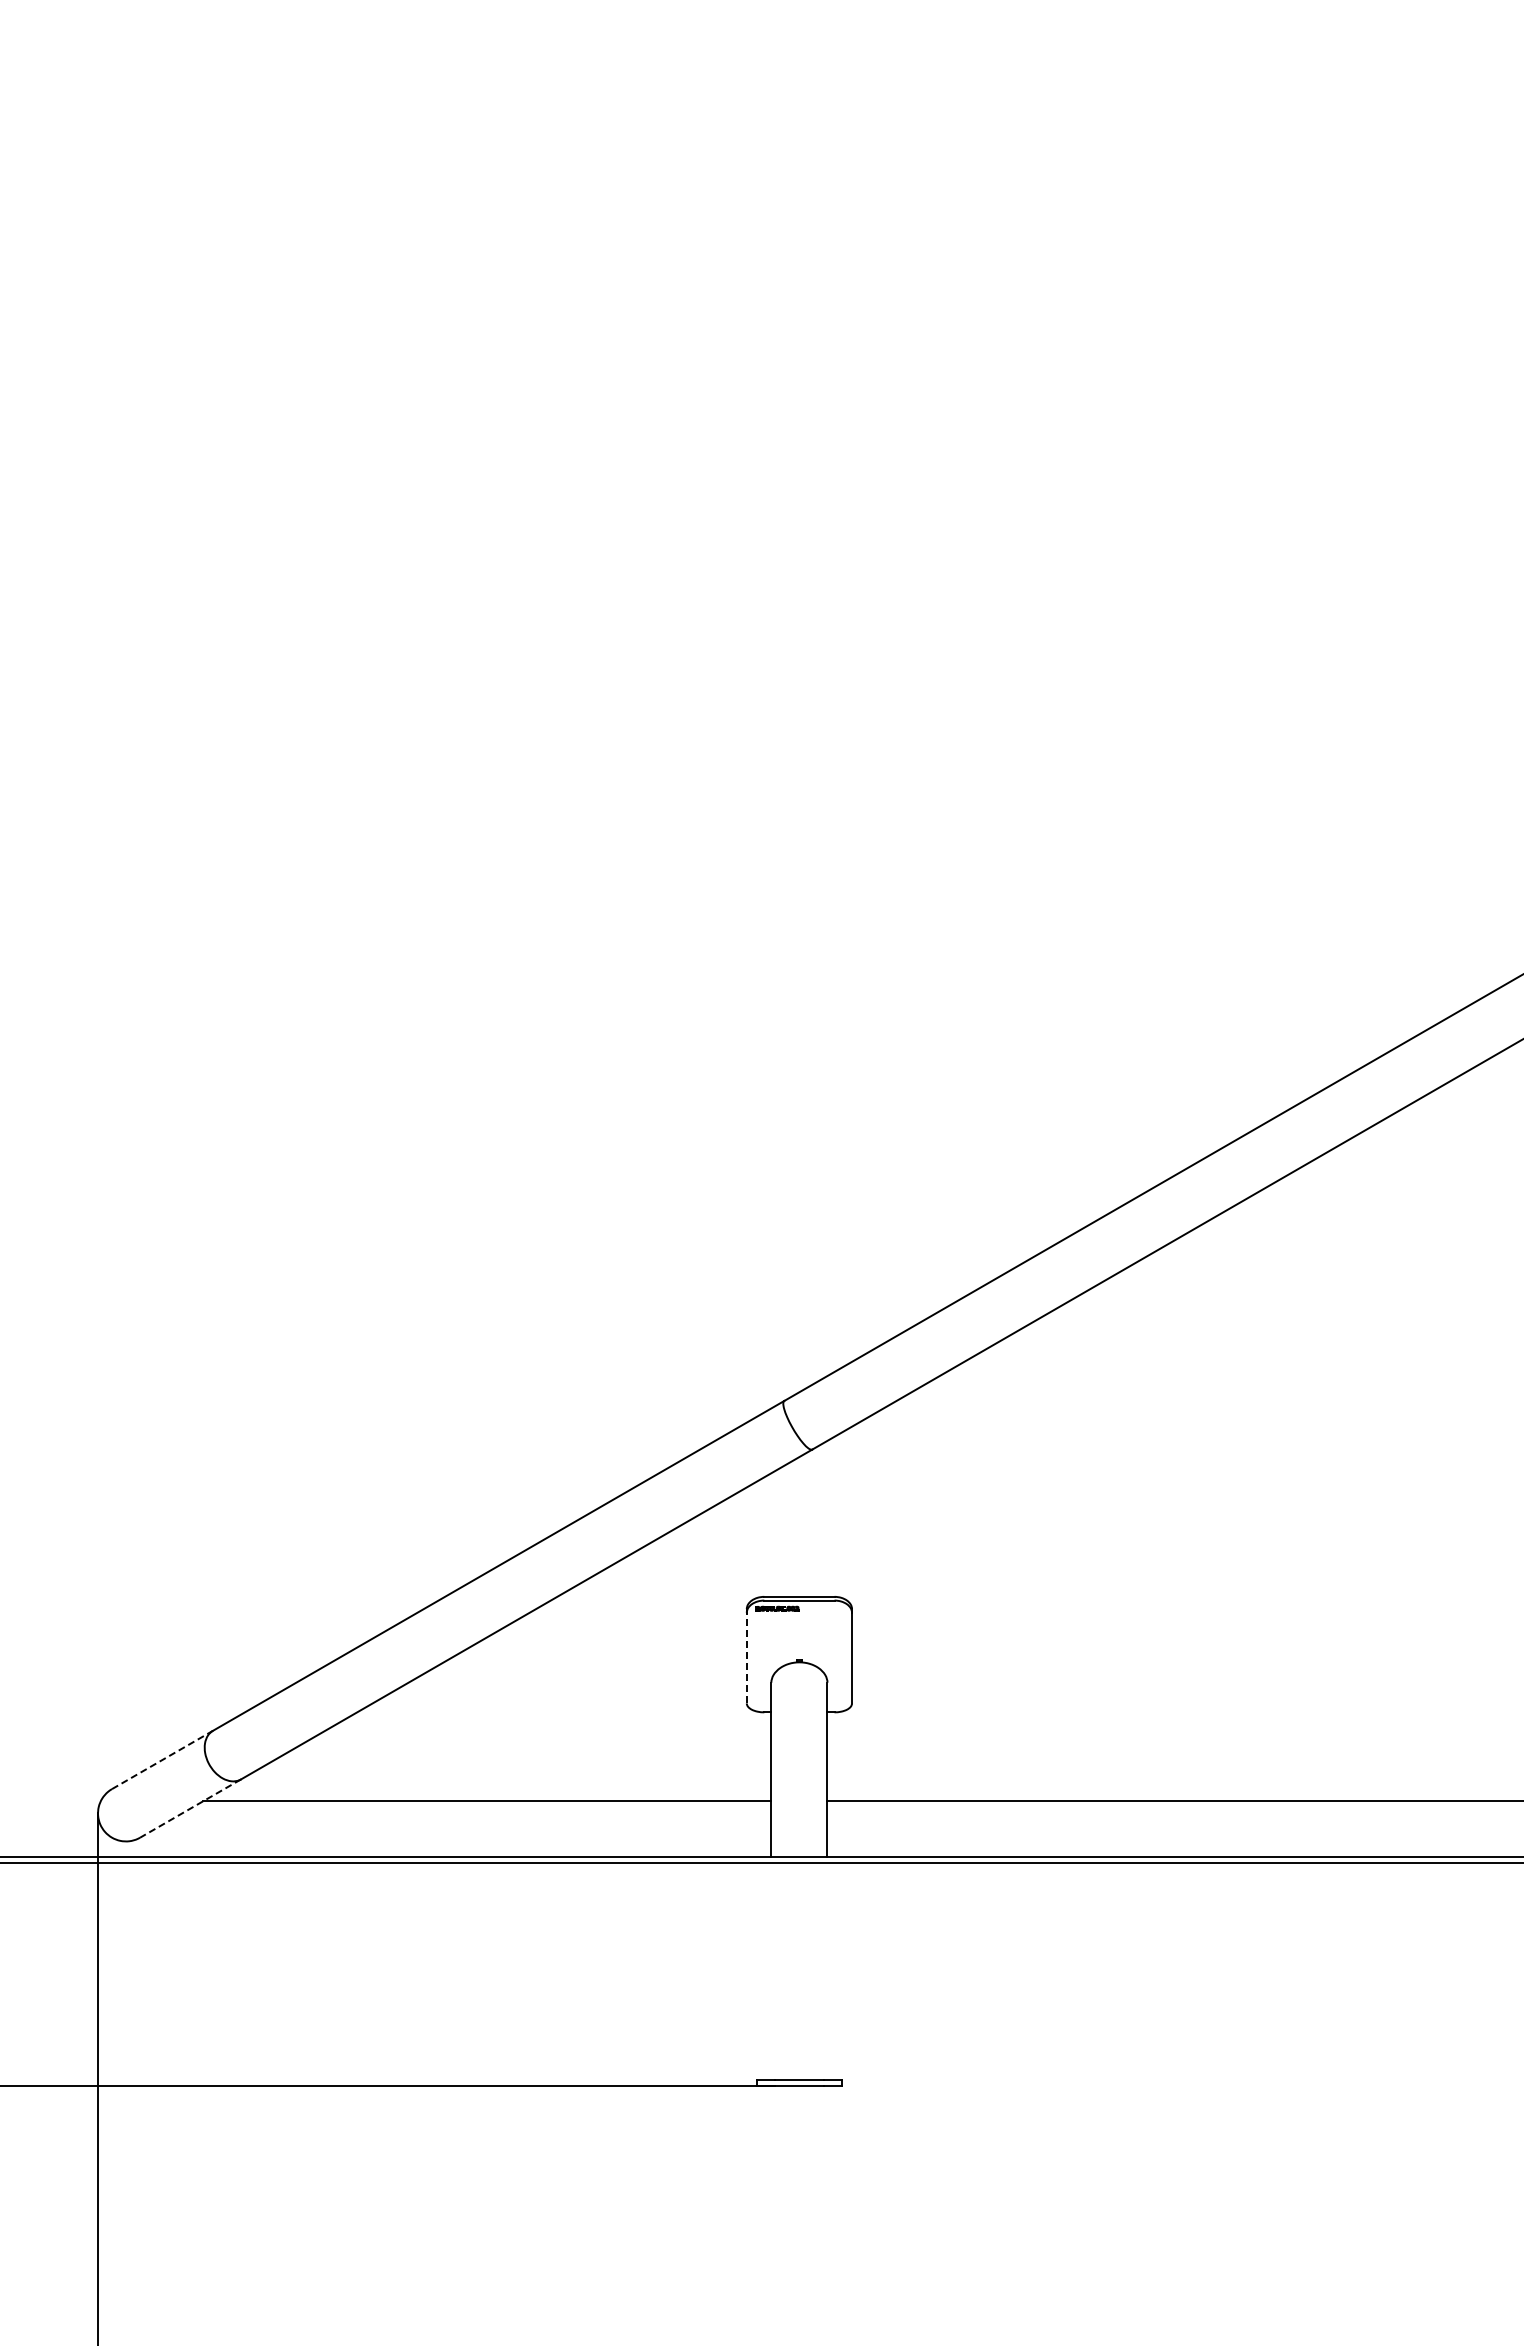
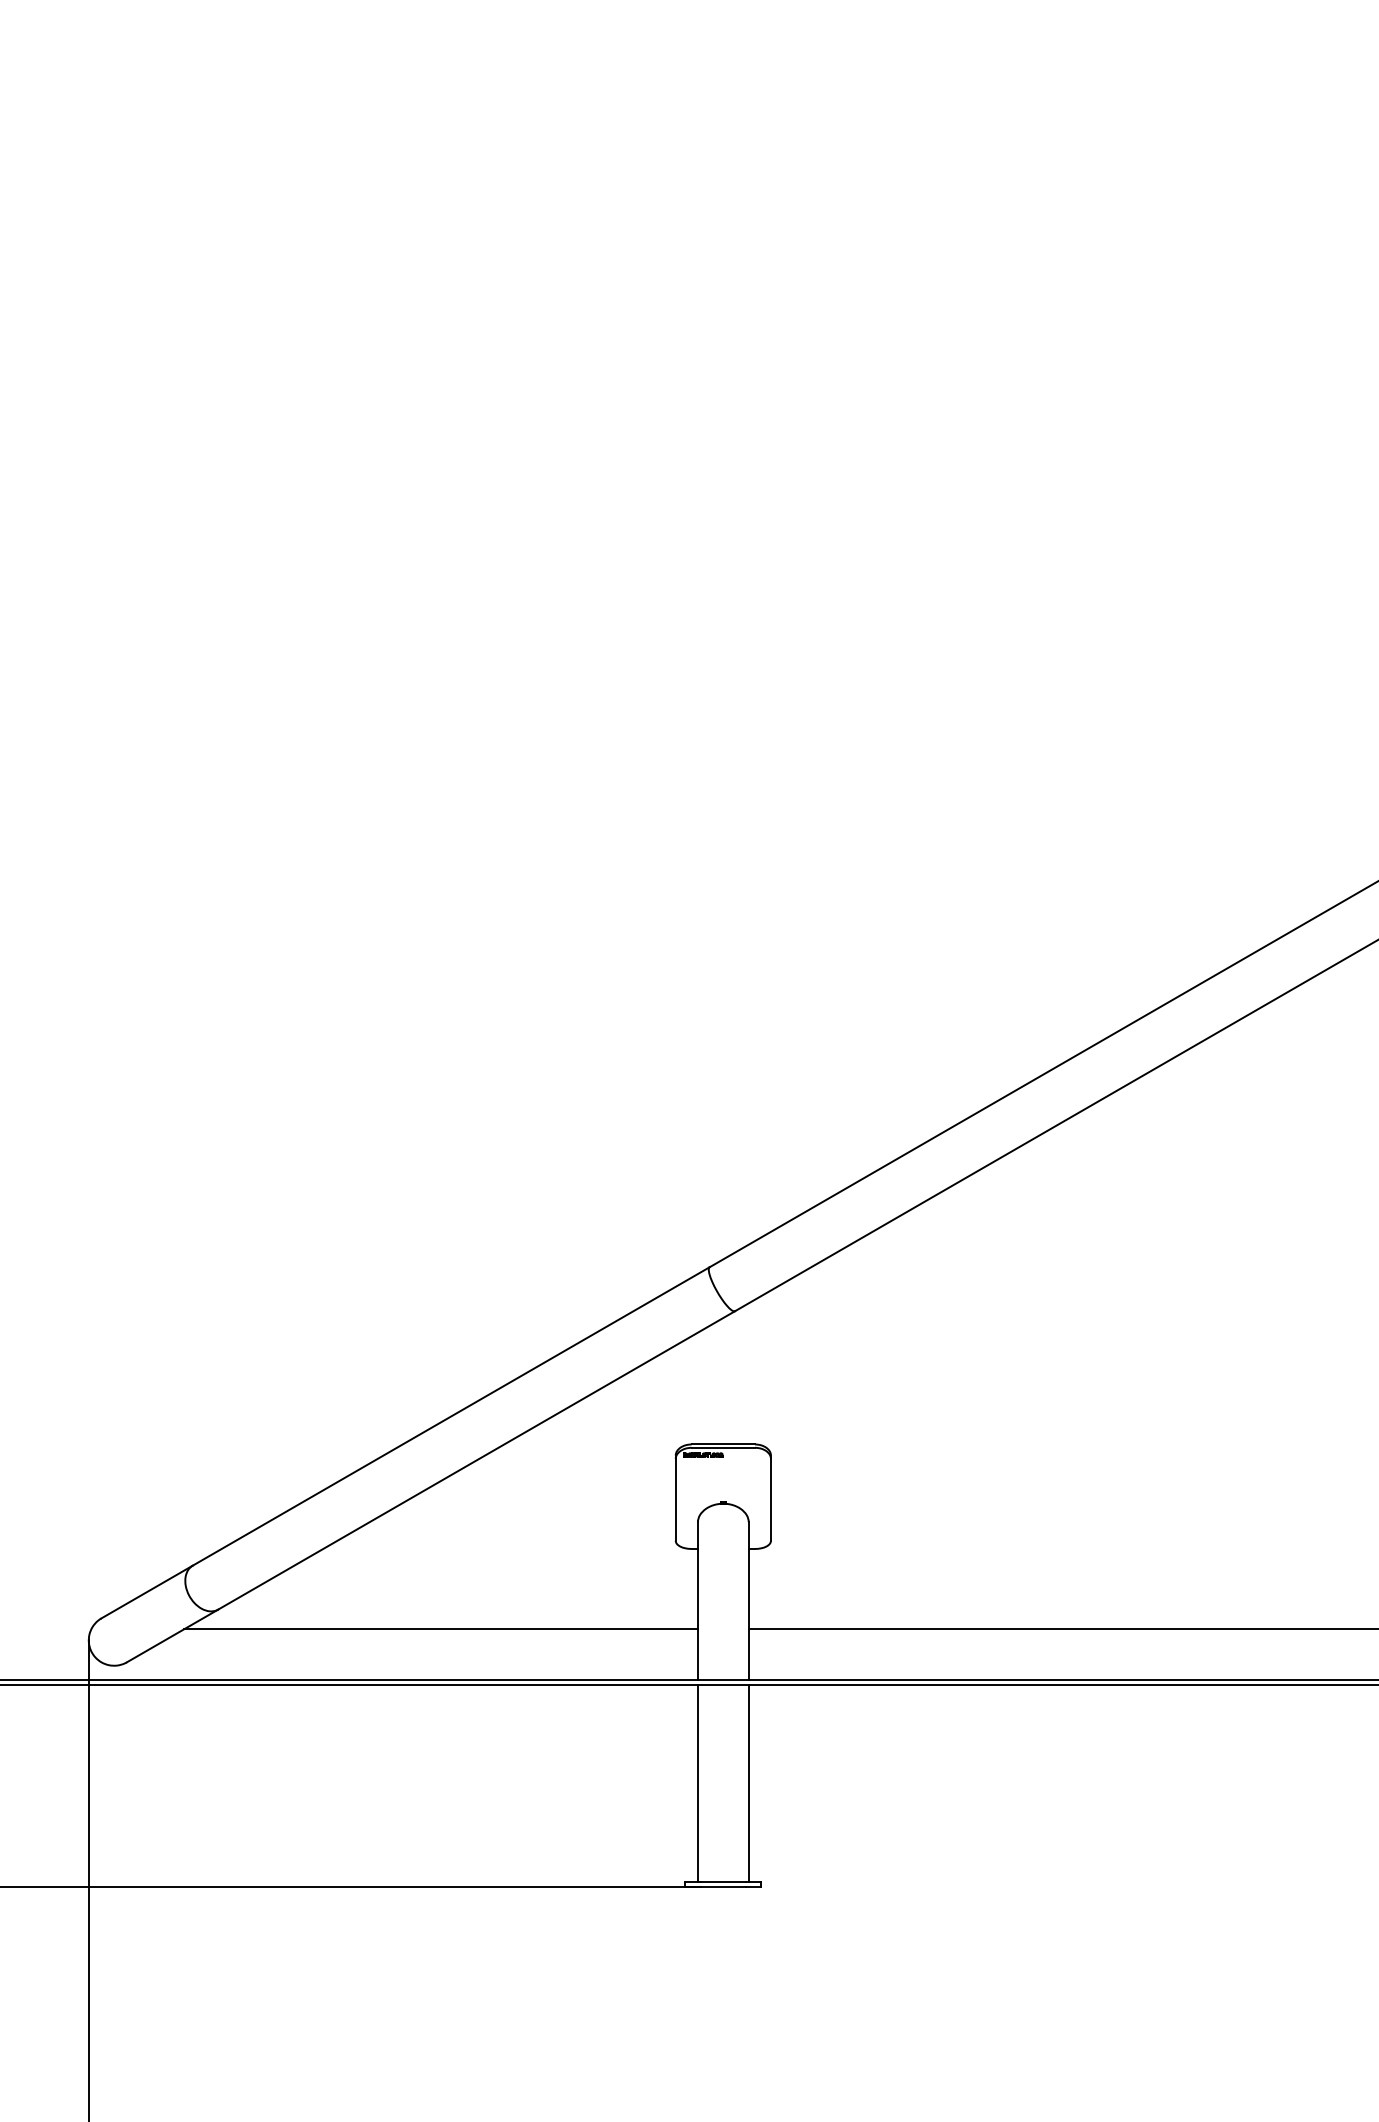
line: (746, 1657) -> (675, 1499), dashed -> solid
line: (162, 1759) -> (147, 1591), dashed -> solid
line: (190, 1808) -> (172, 1635), dashed -> solid
line: (771, 1971) -> (698, 1783), added
line: (827, 1971) -> (748, 1783), added

